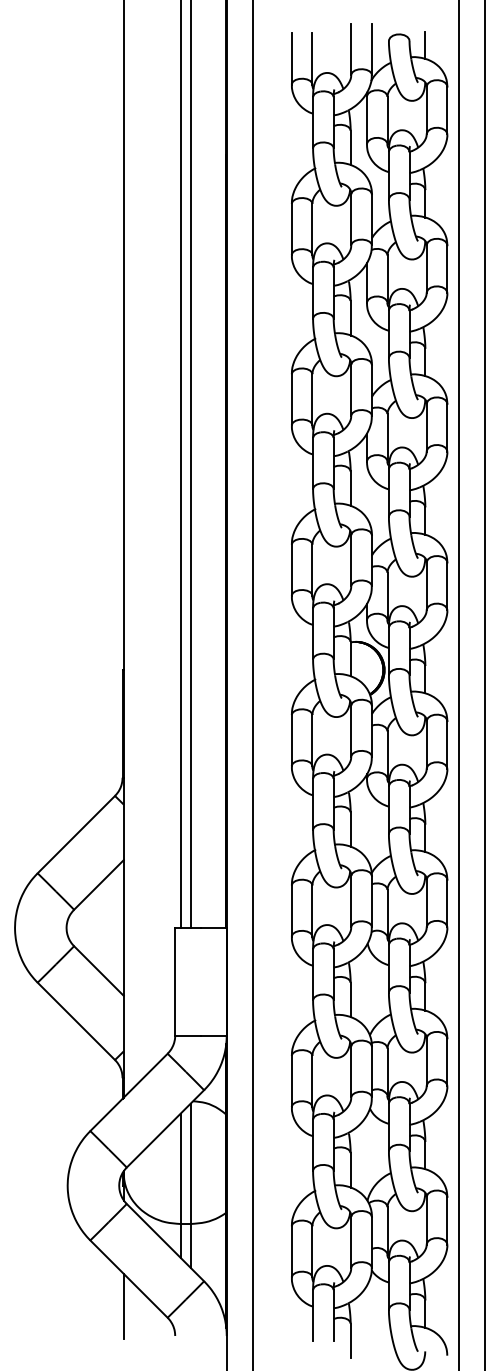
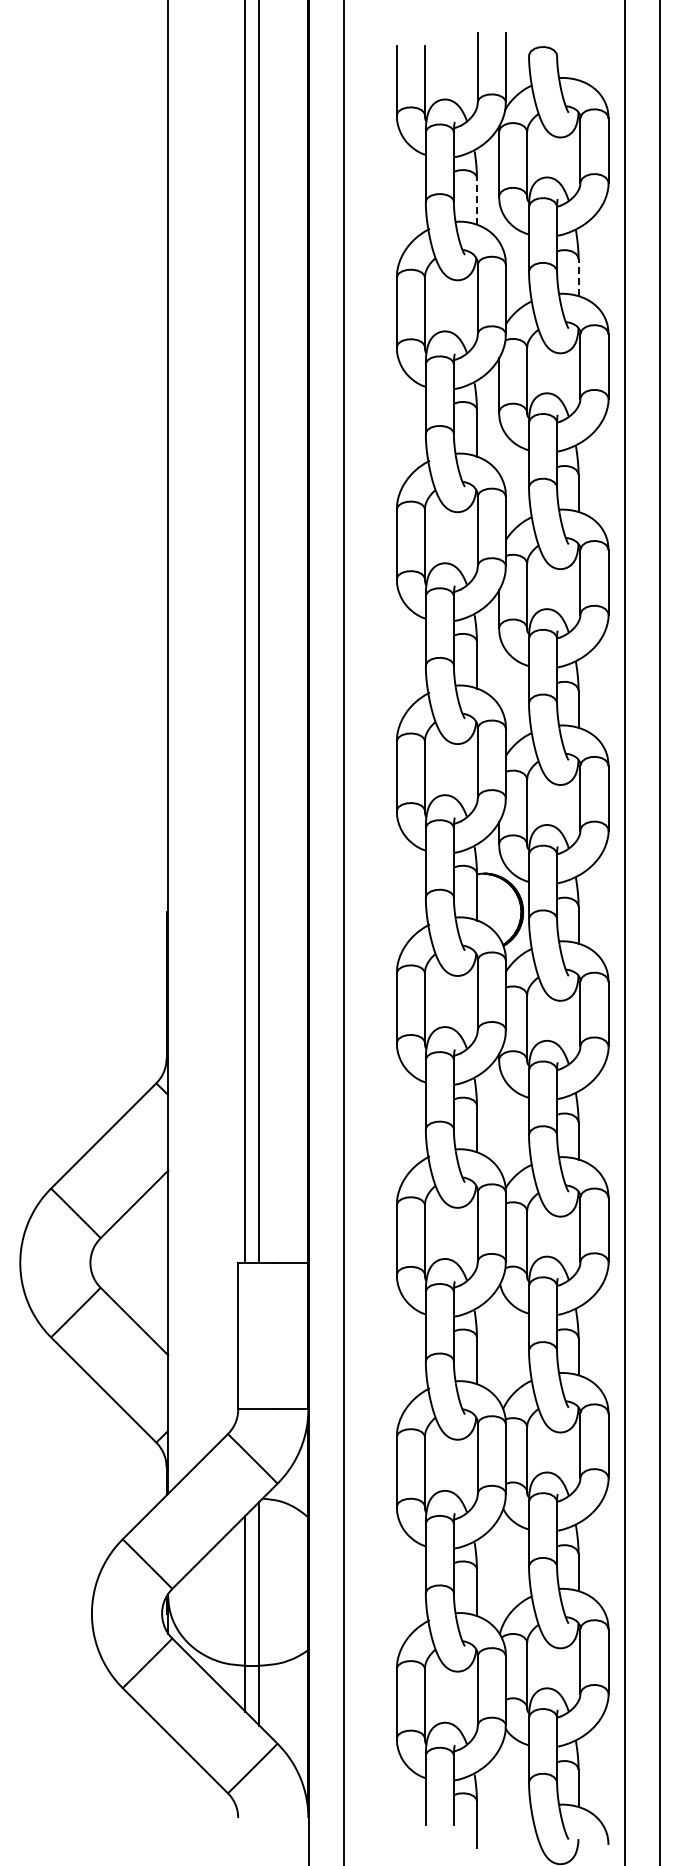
line: (425, 45) -> (578, 61), removed
line: (350, 147) -> (476, 200), solid -> dashed
line: (425, 203) -> (578, 277), solid -> dashed
line: (123, 1306) -> (168, 1777), removed

